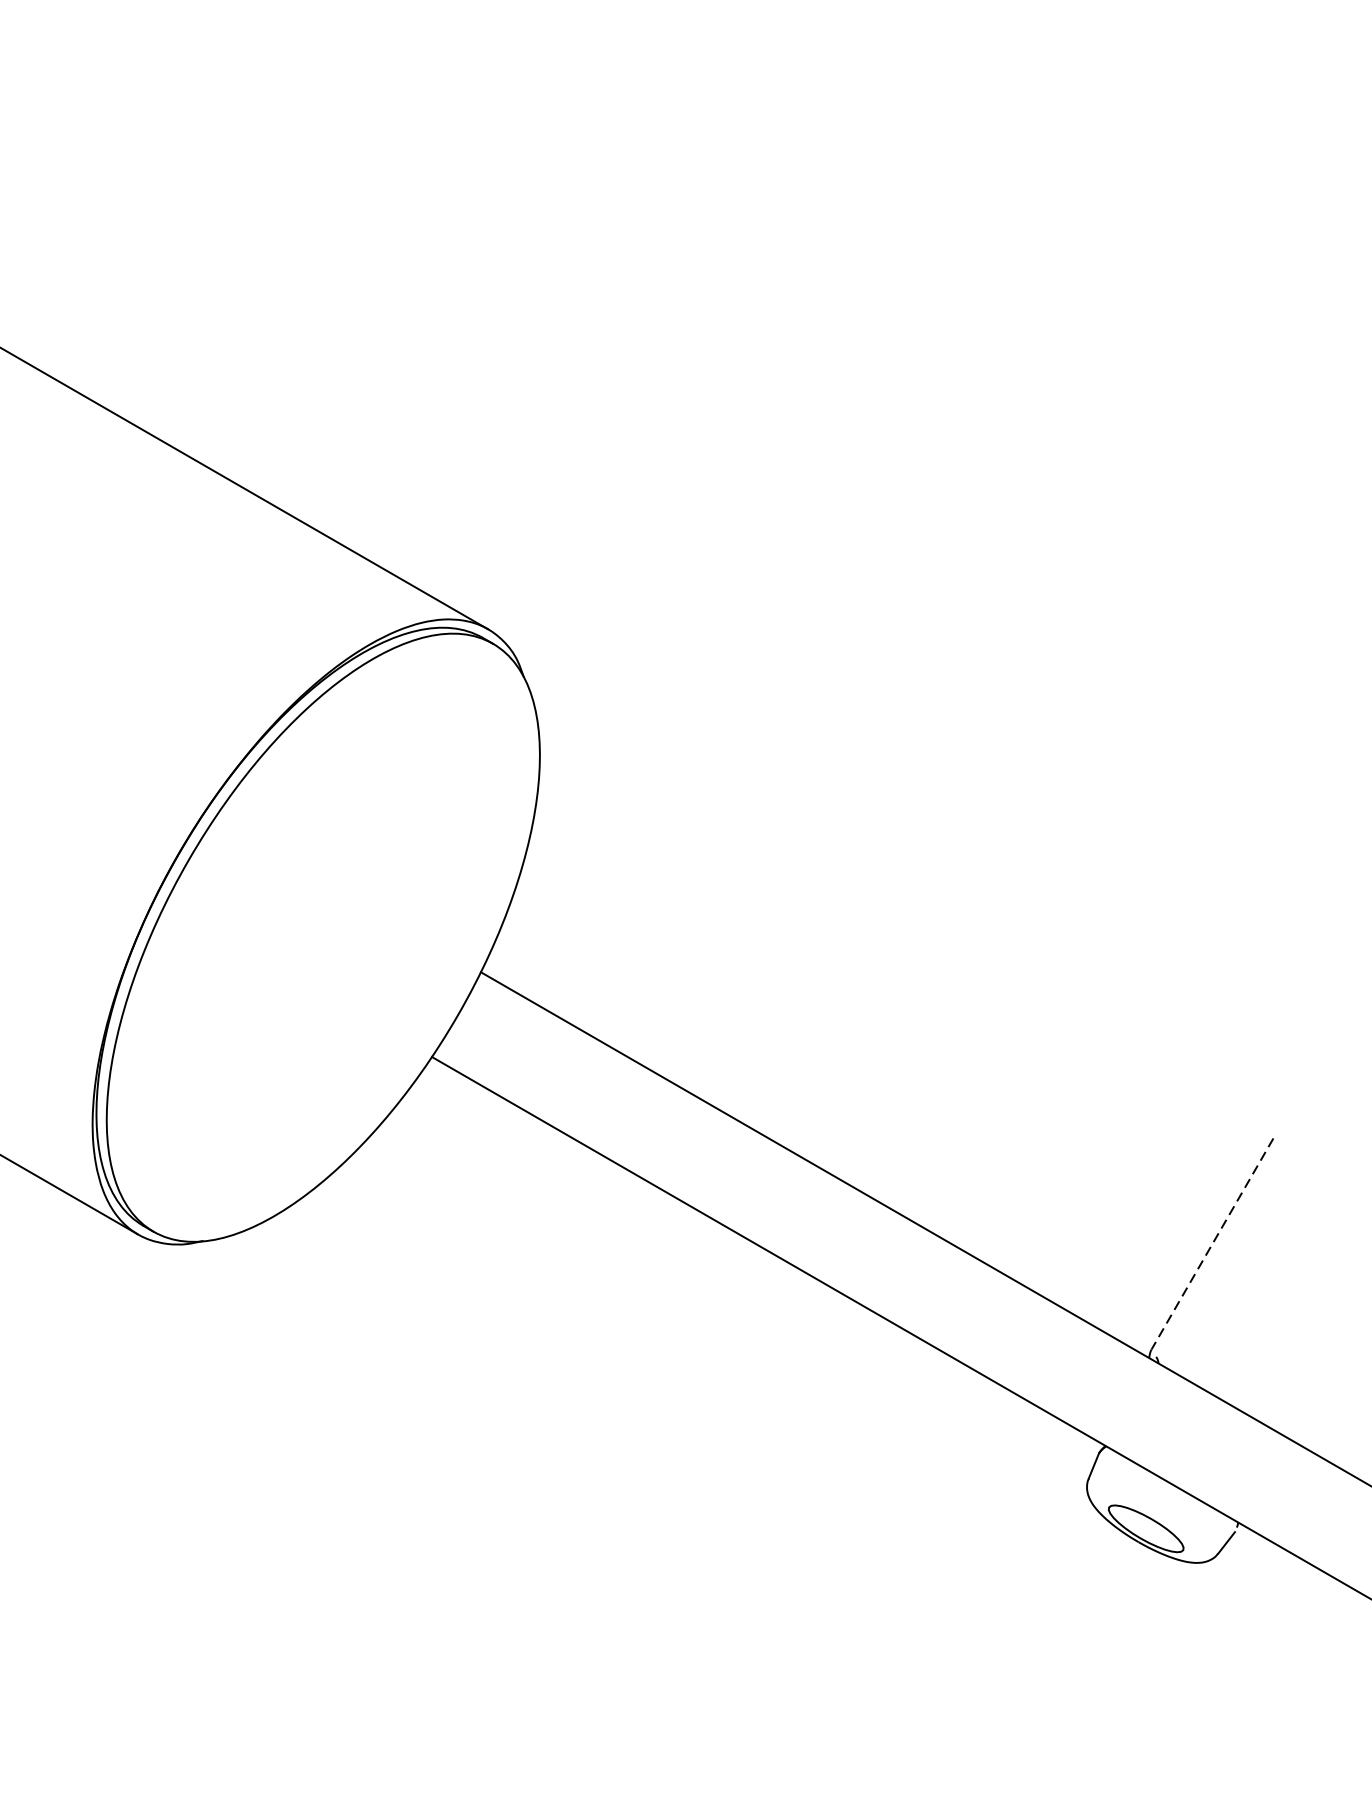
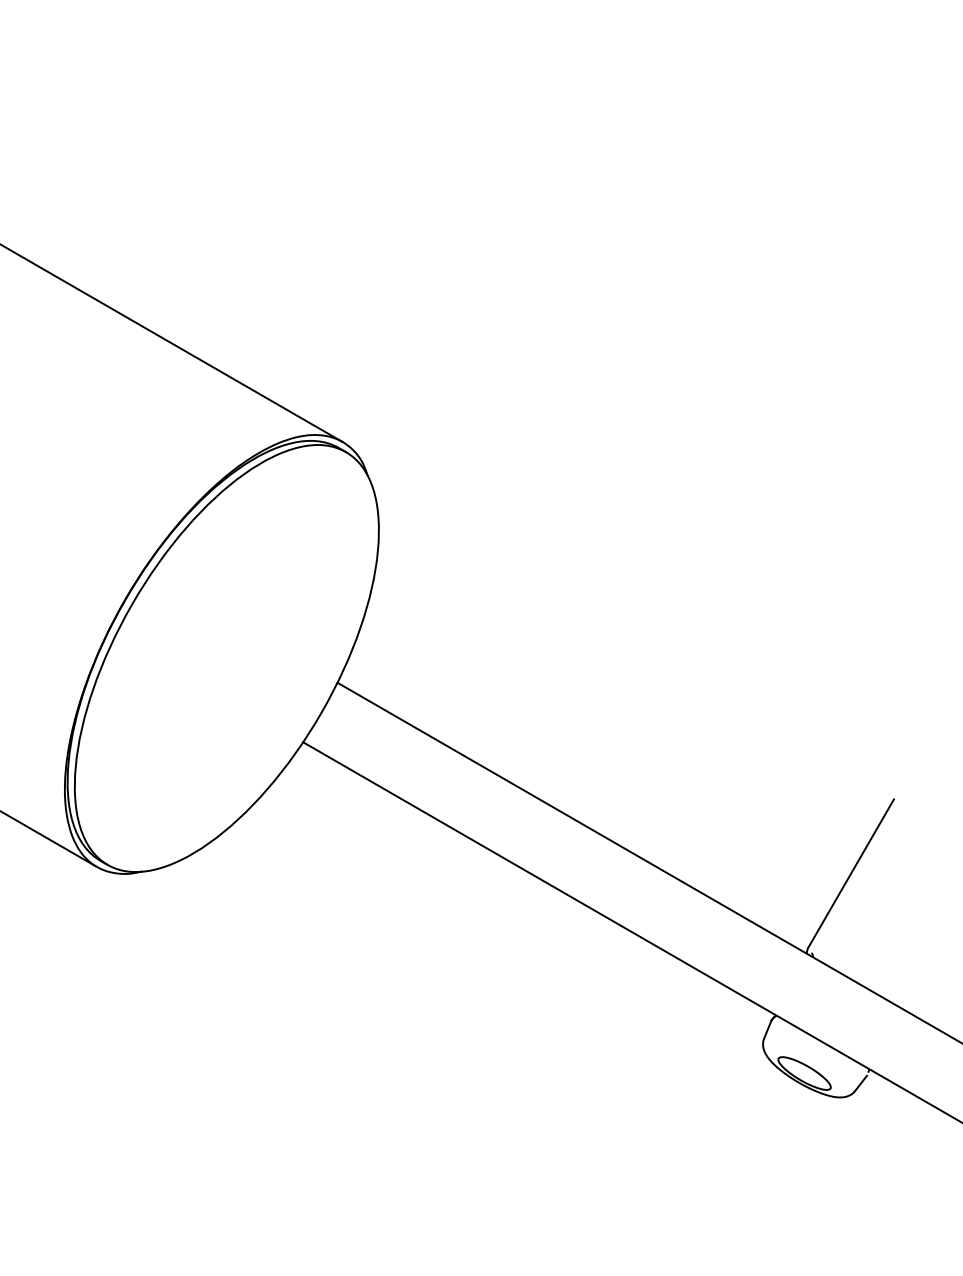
line: (1212, 1243) -> (851, 873), dashed -> solid

